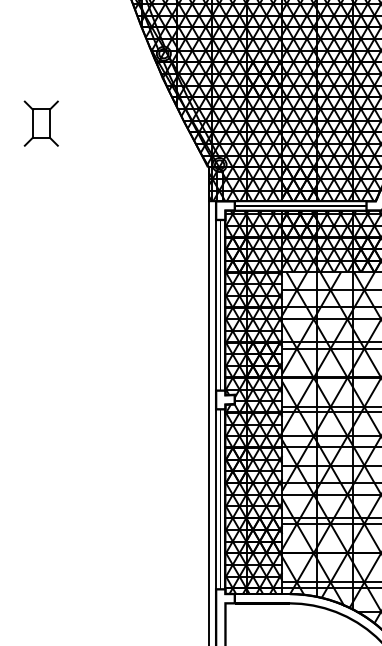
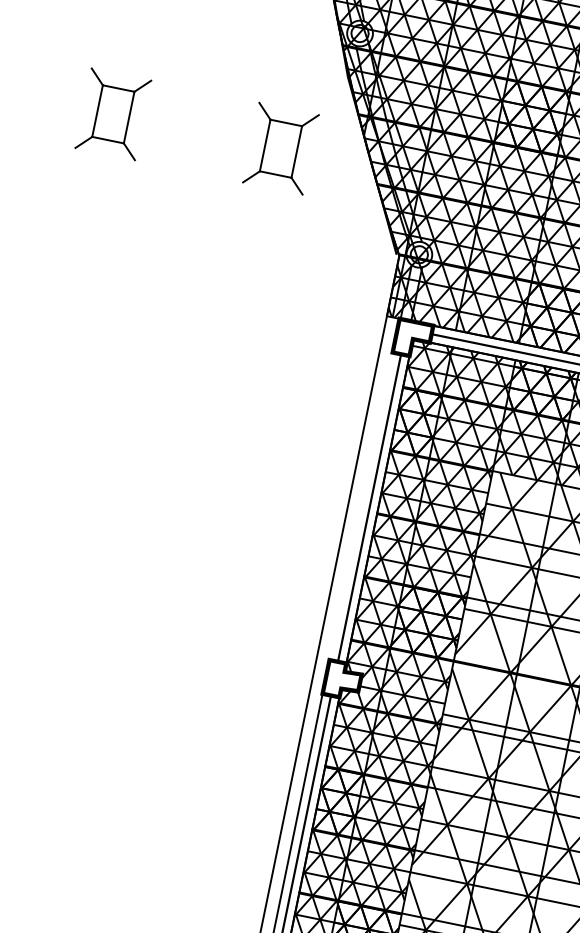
part: (133, 123) -> (279, 148), added
line: (216, 304) -> (362, 505), removed

